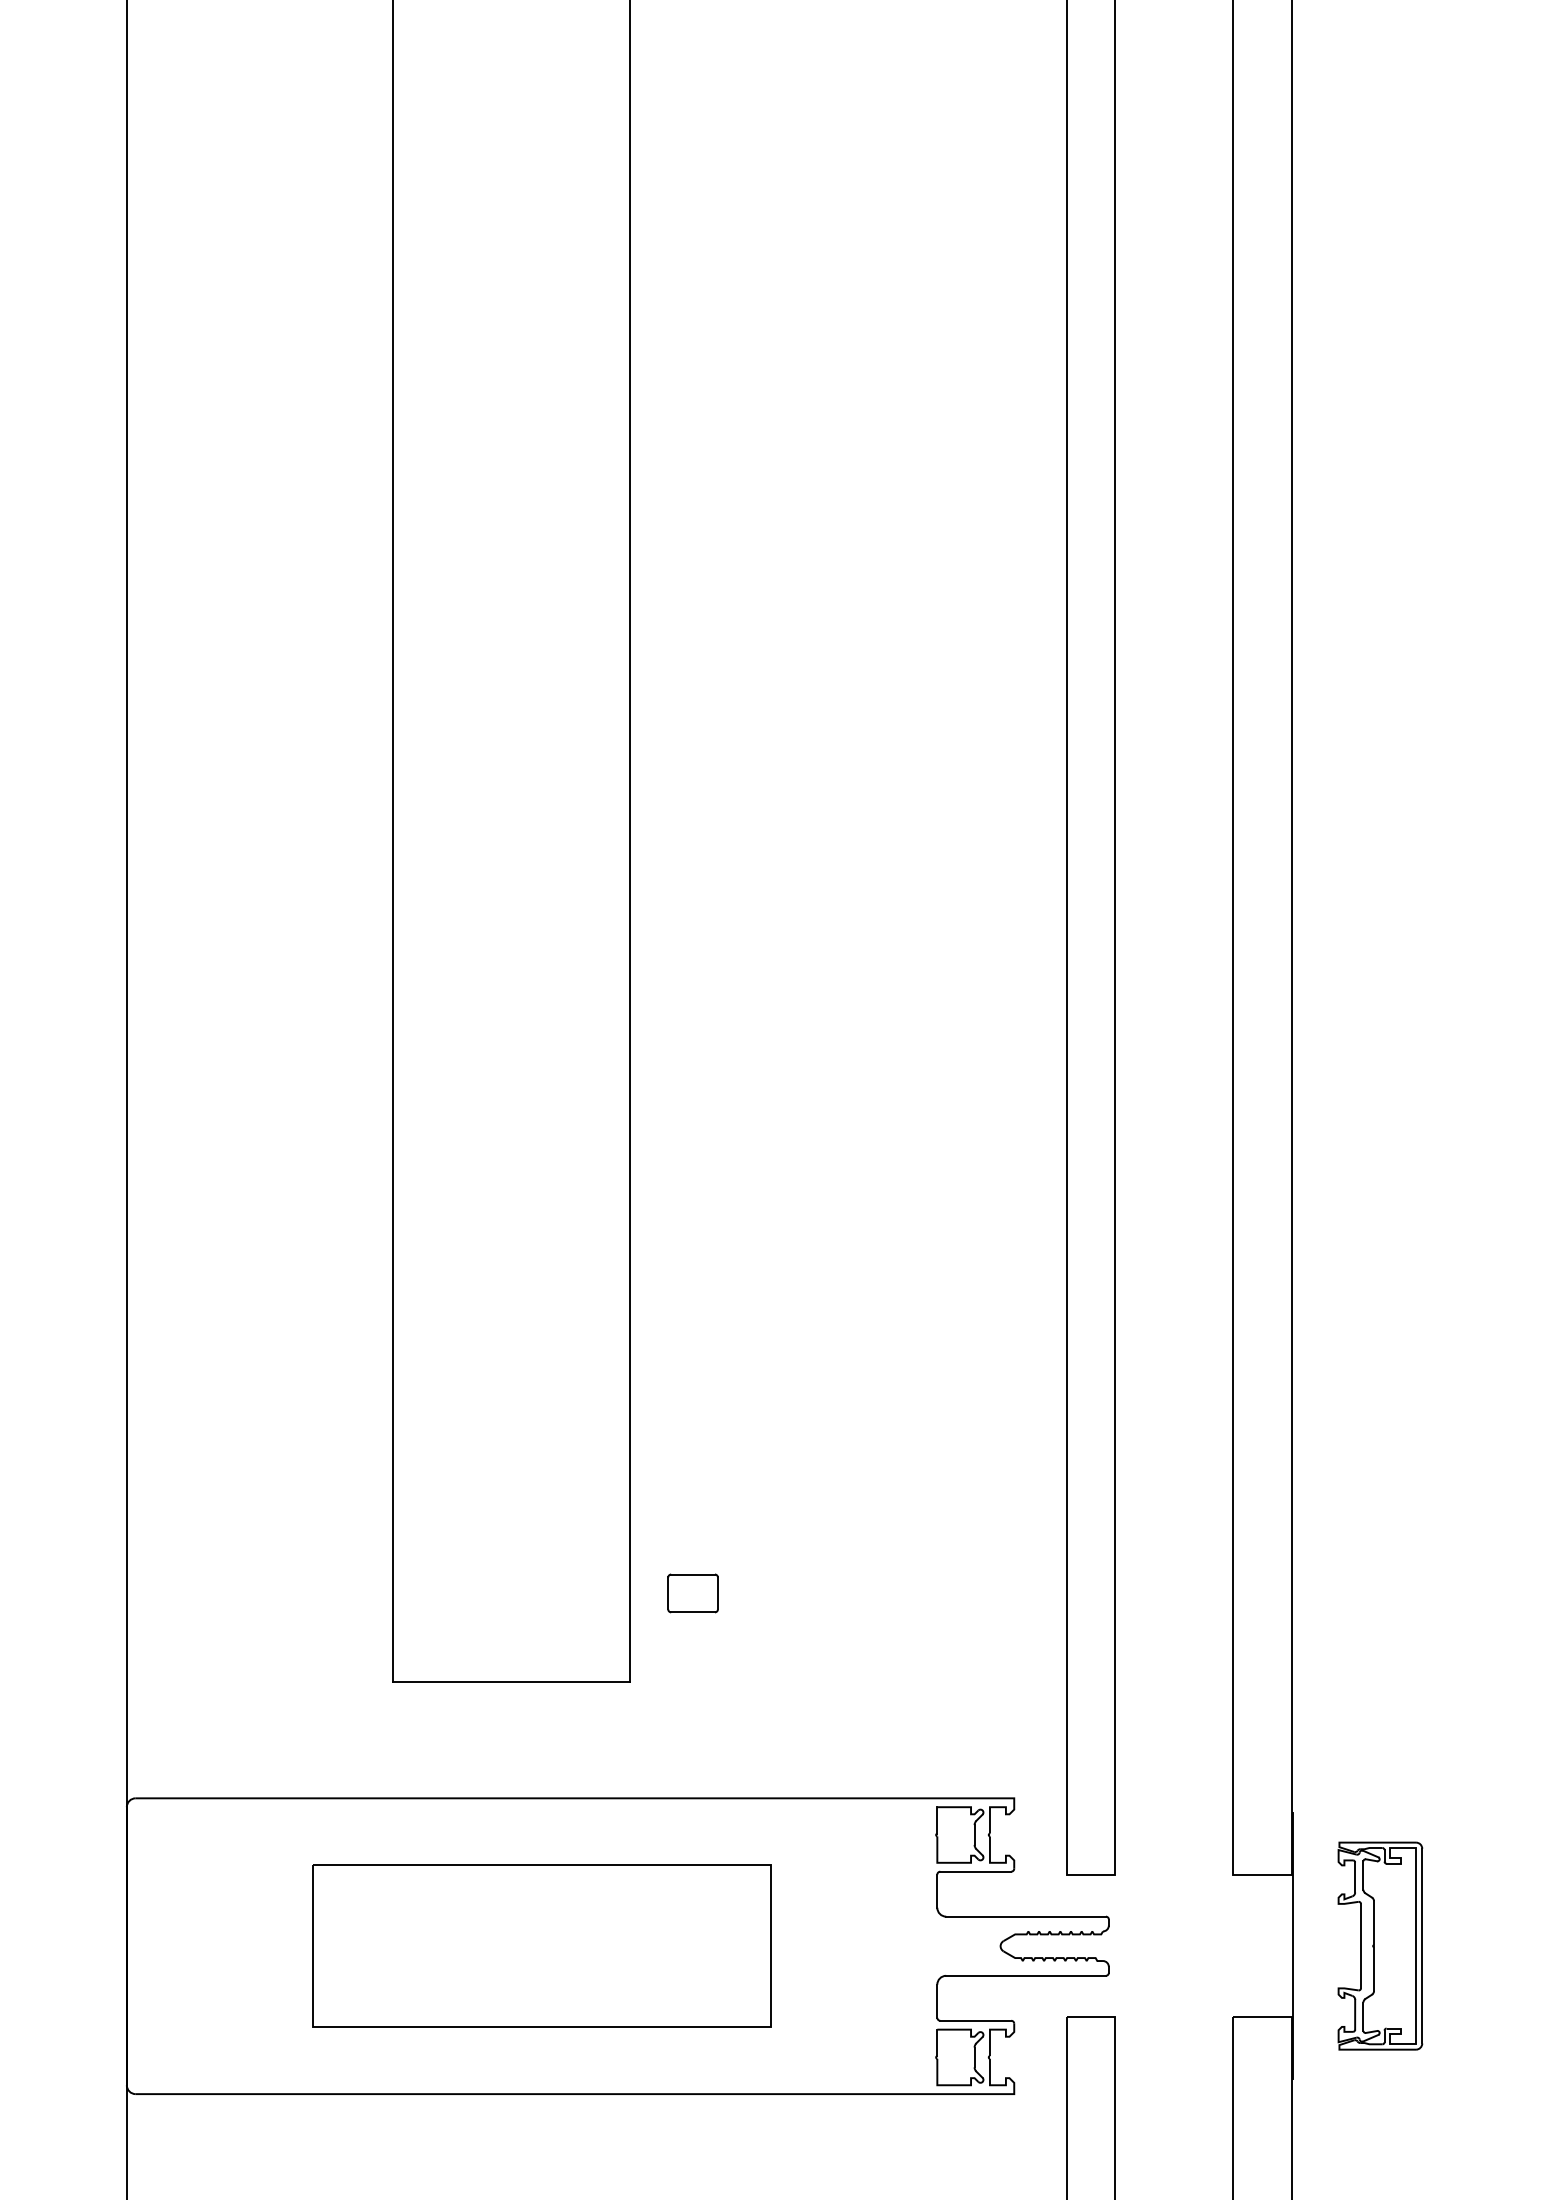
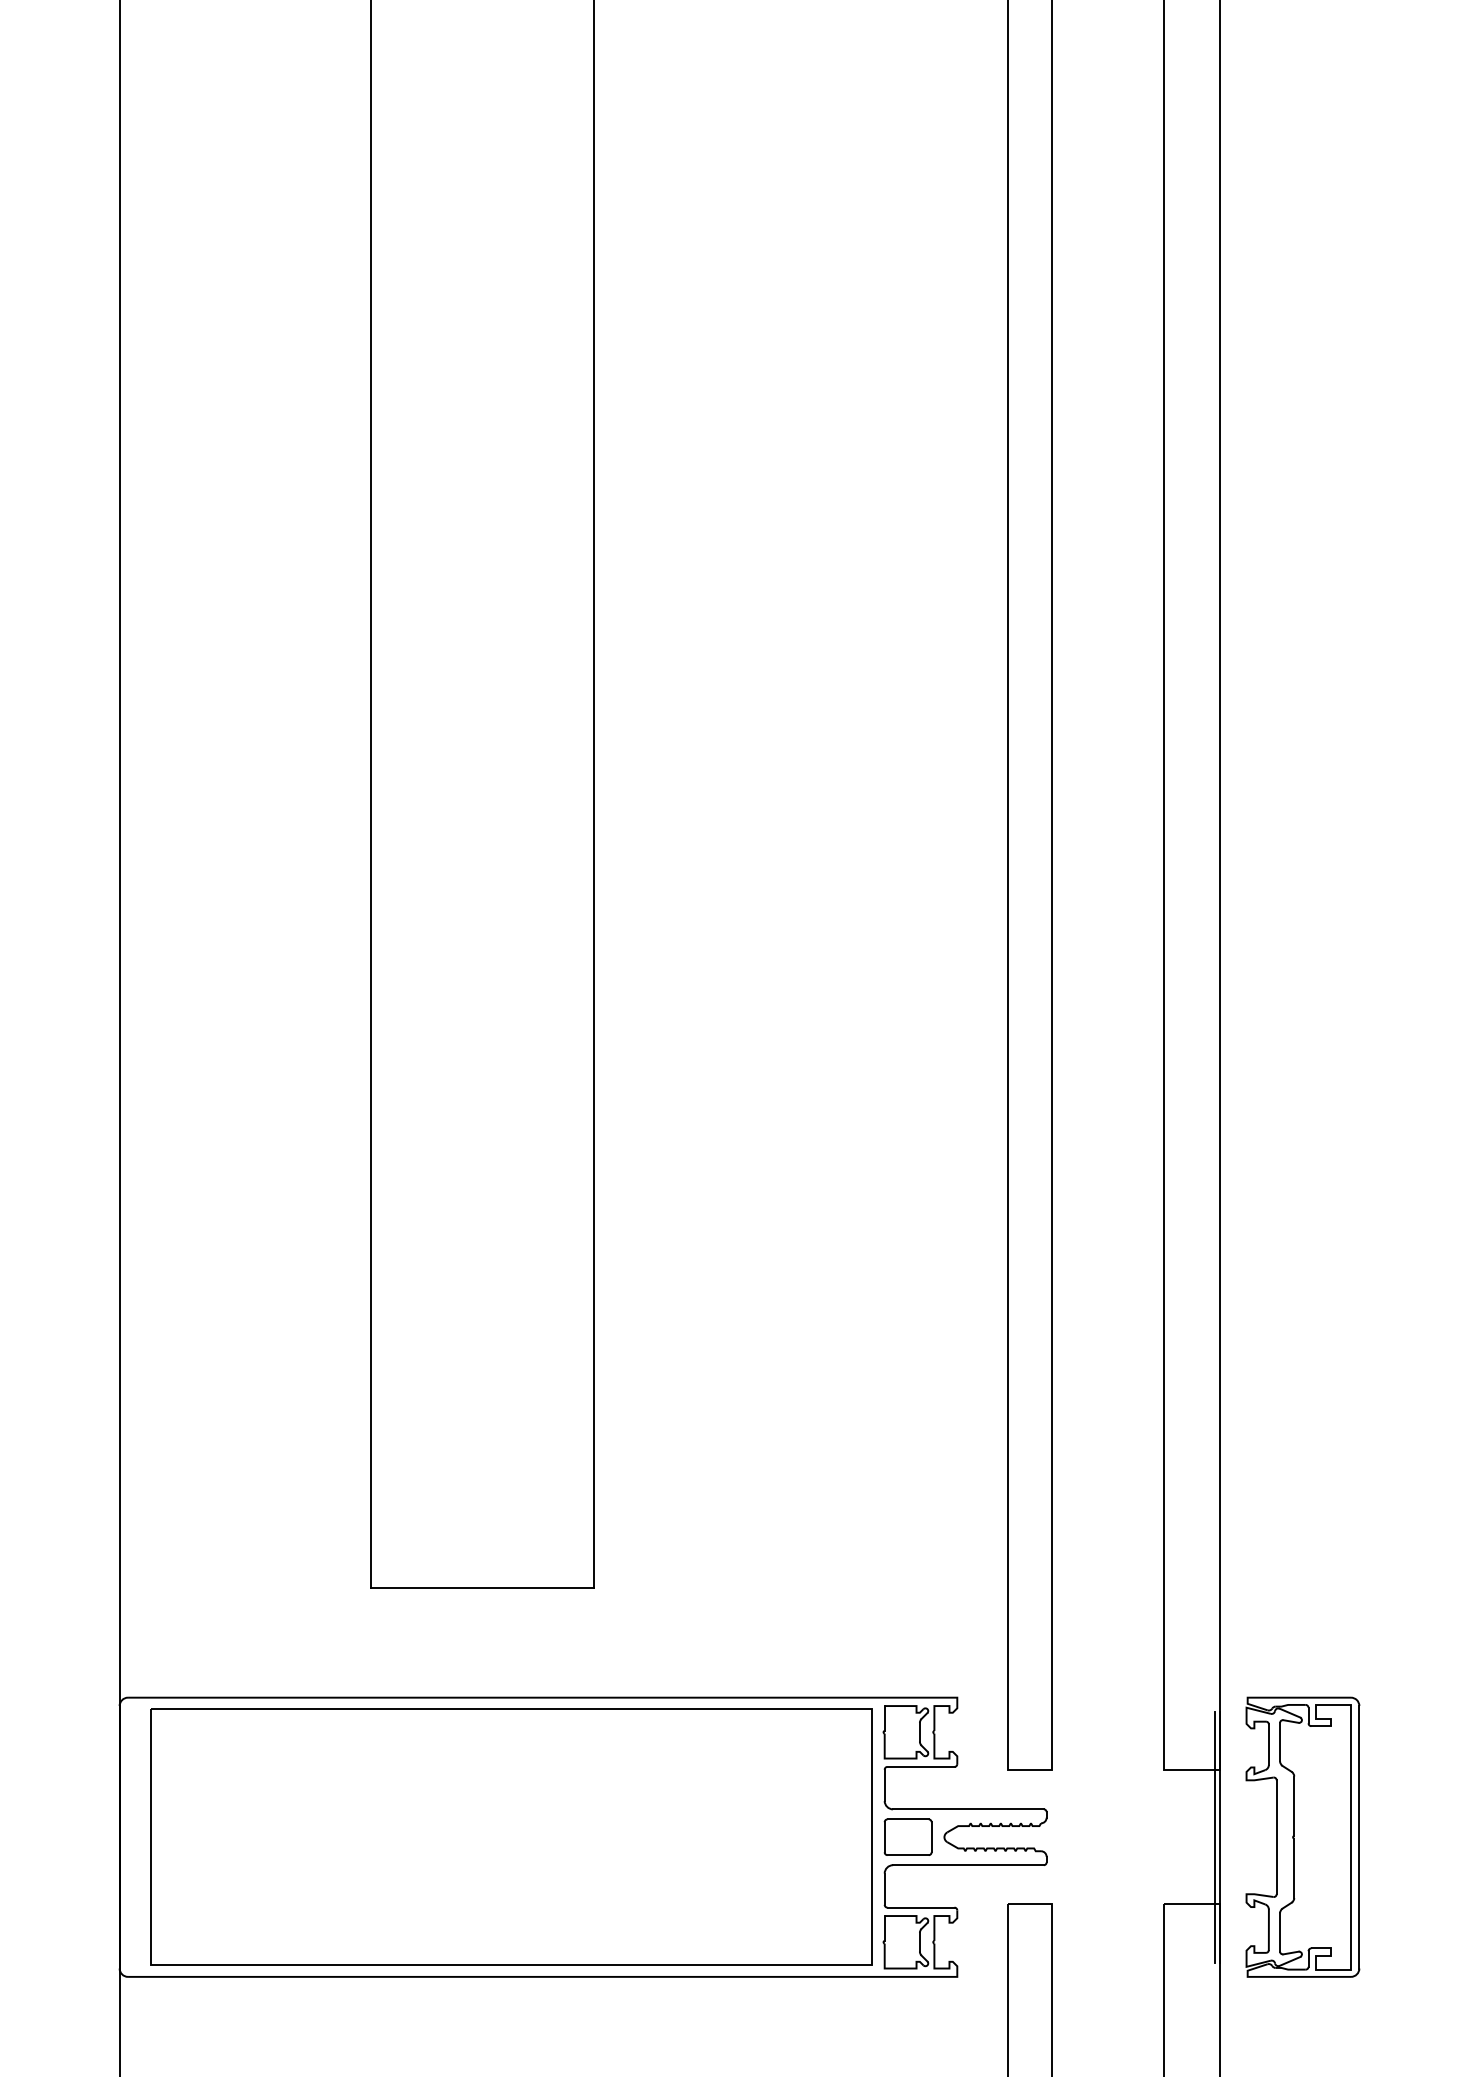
part: (692, 1592) -> (907, 1836), moved
part: (541, 1945) -> (511, 1836), size x1.67
line: (1286, 1945) -> (1214, 1836), added
part: (1379, 1945) -> (1302, 1836), size x1.43

